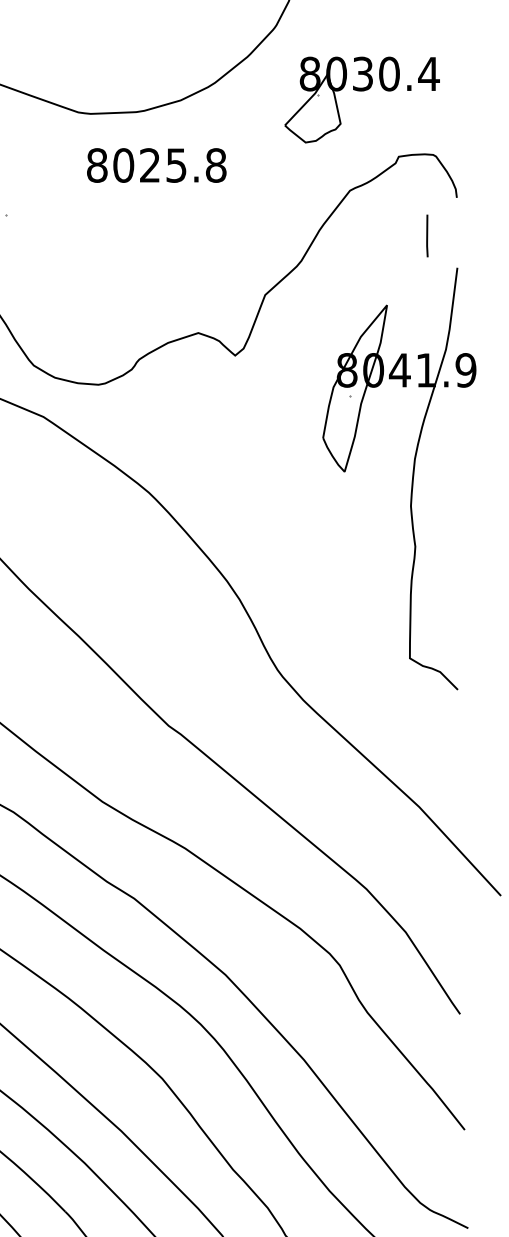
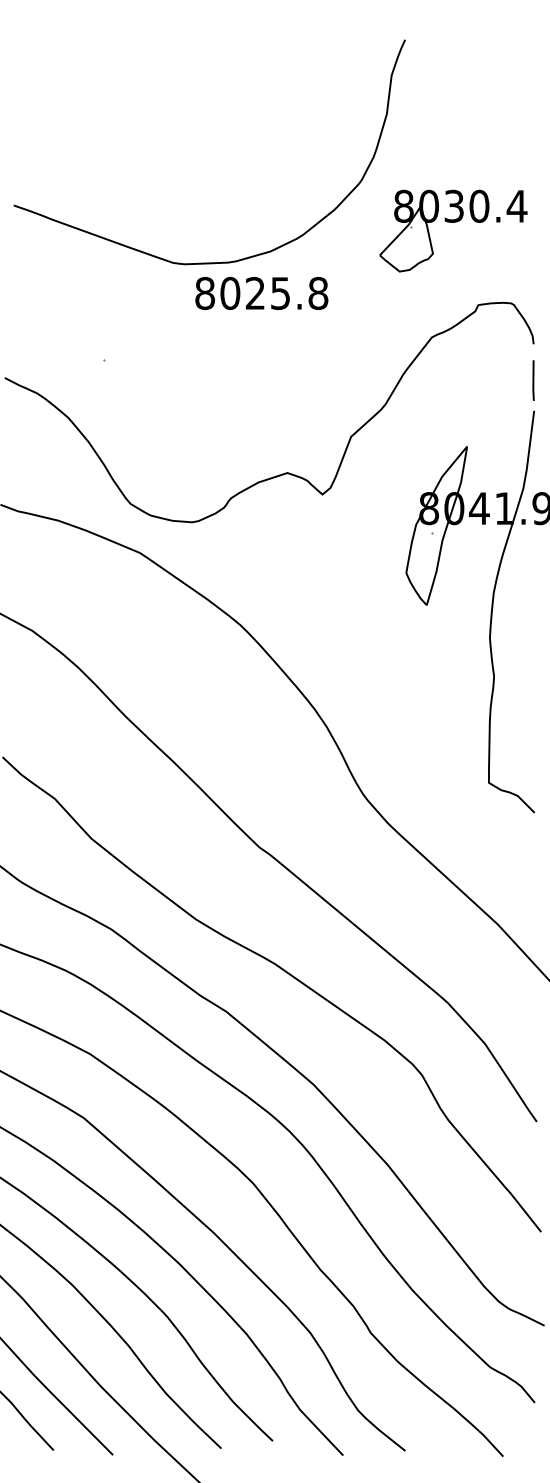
part: (362, 91) -> (453, 222), moved
text: (156, 164) -> (261, 292), moved
line: (427, 235) -> (533, 380), moved

